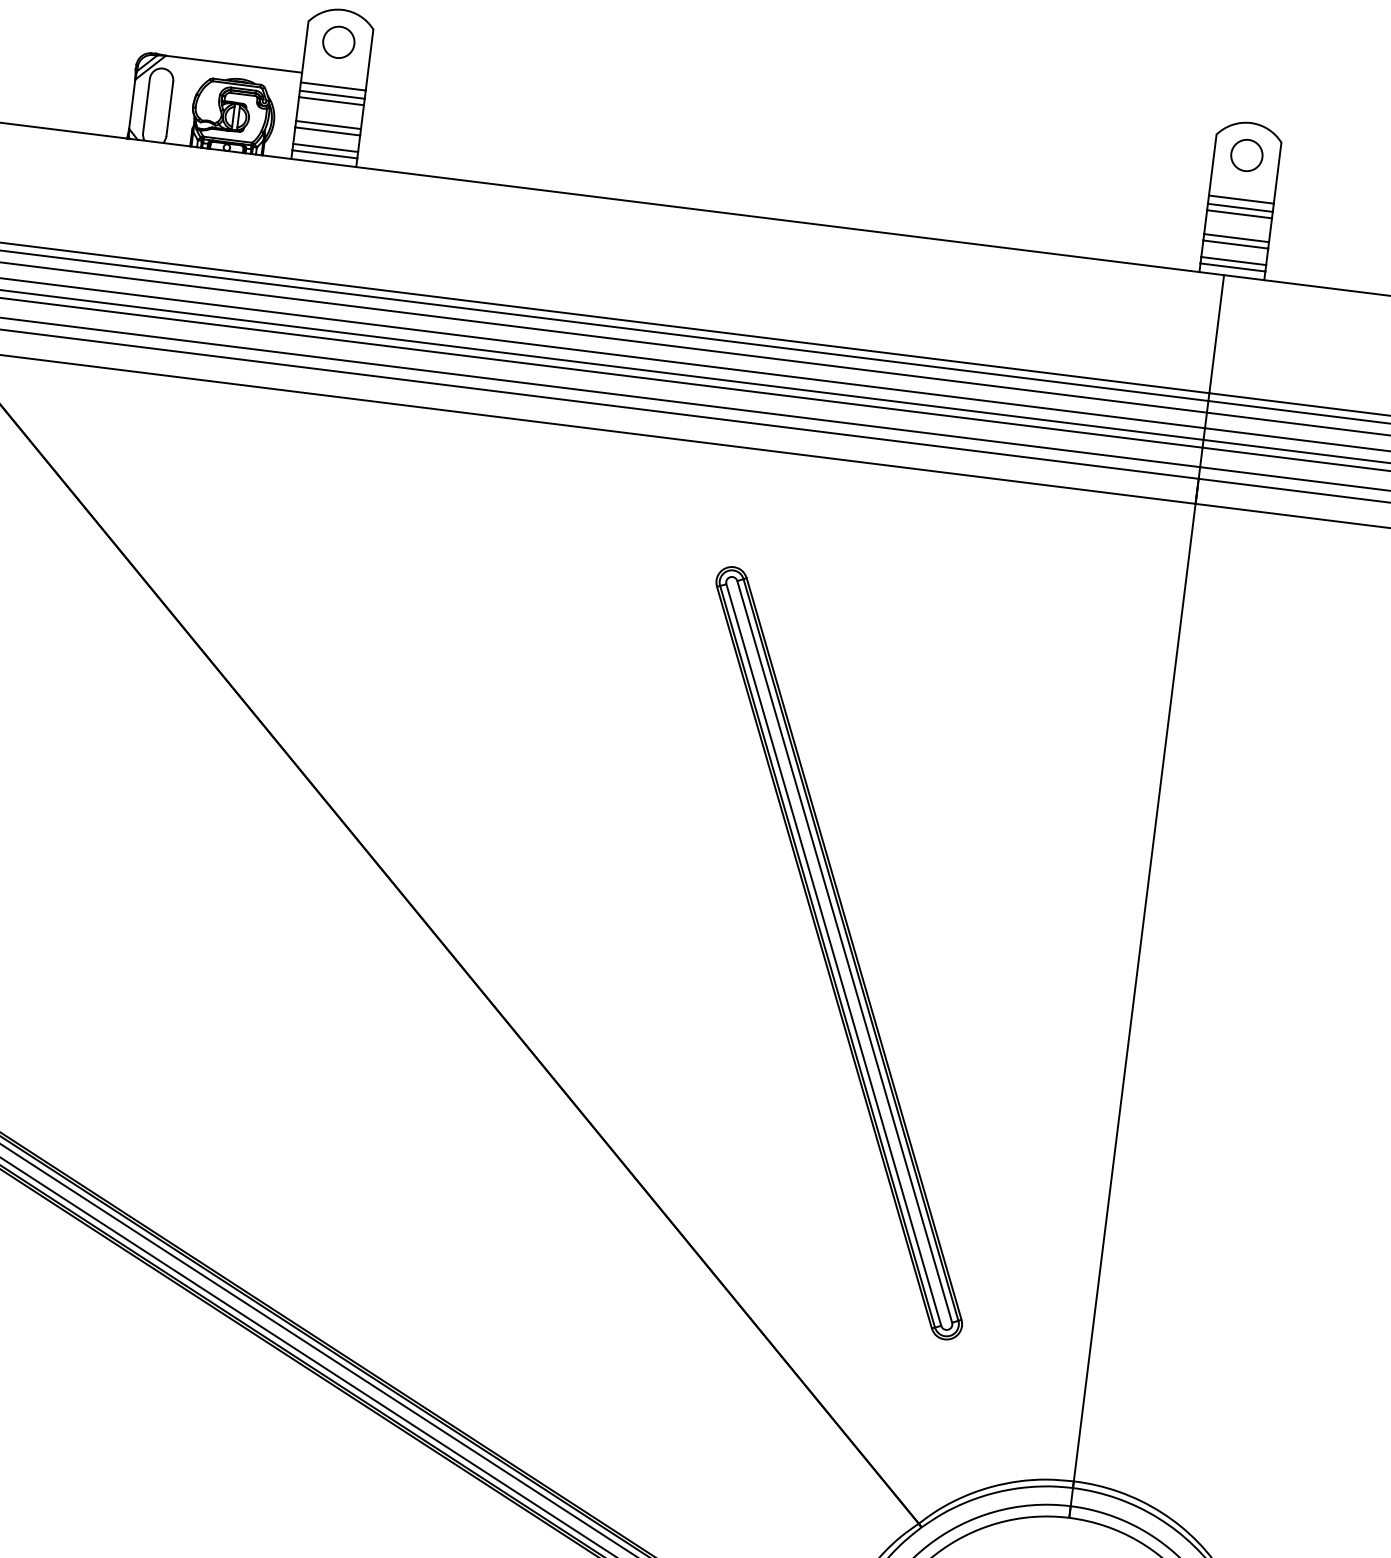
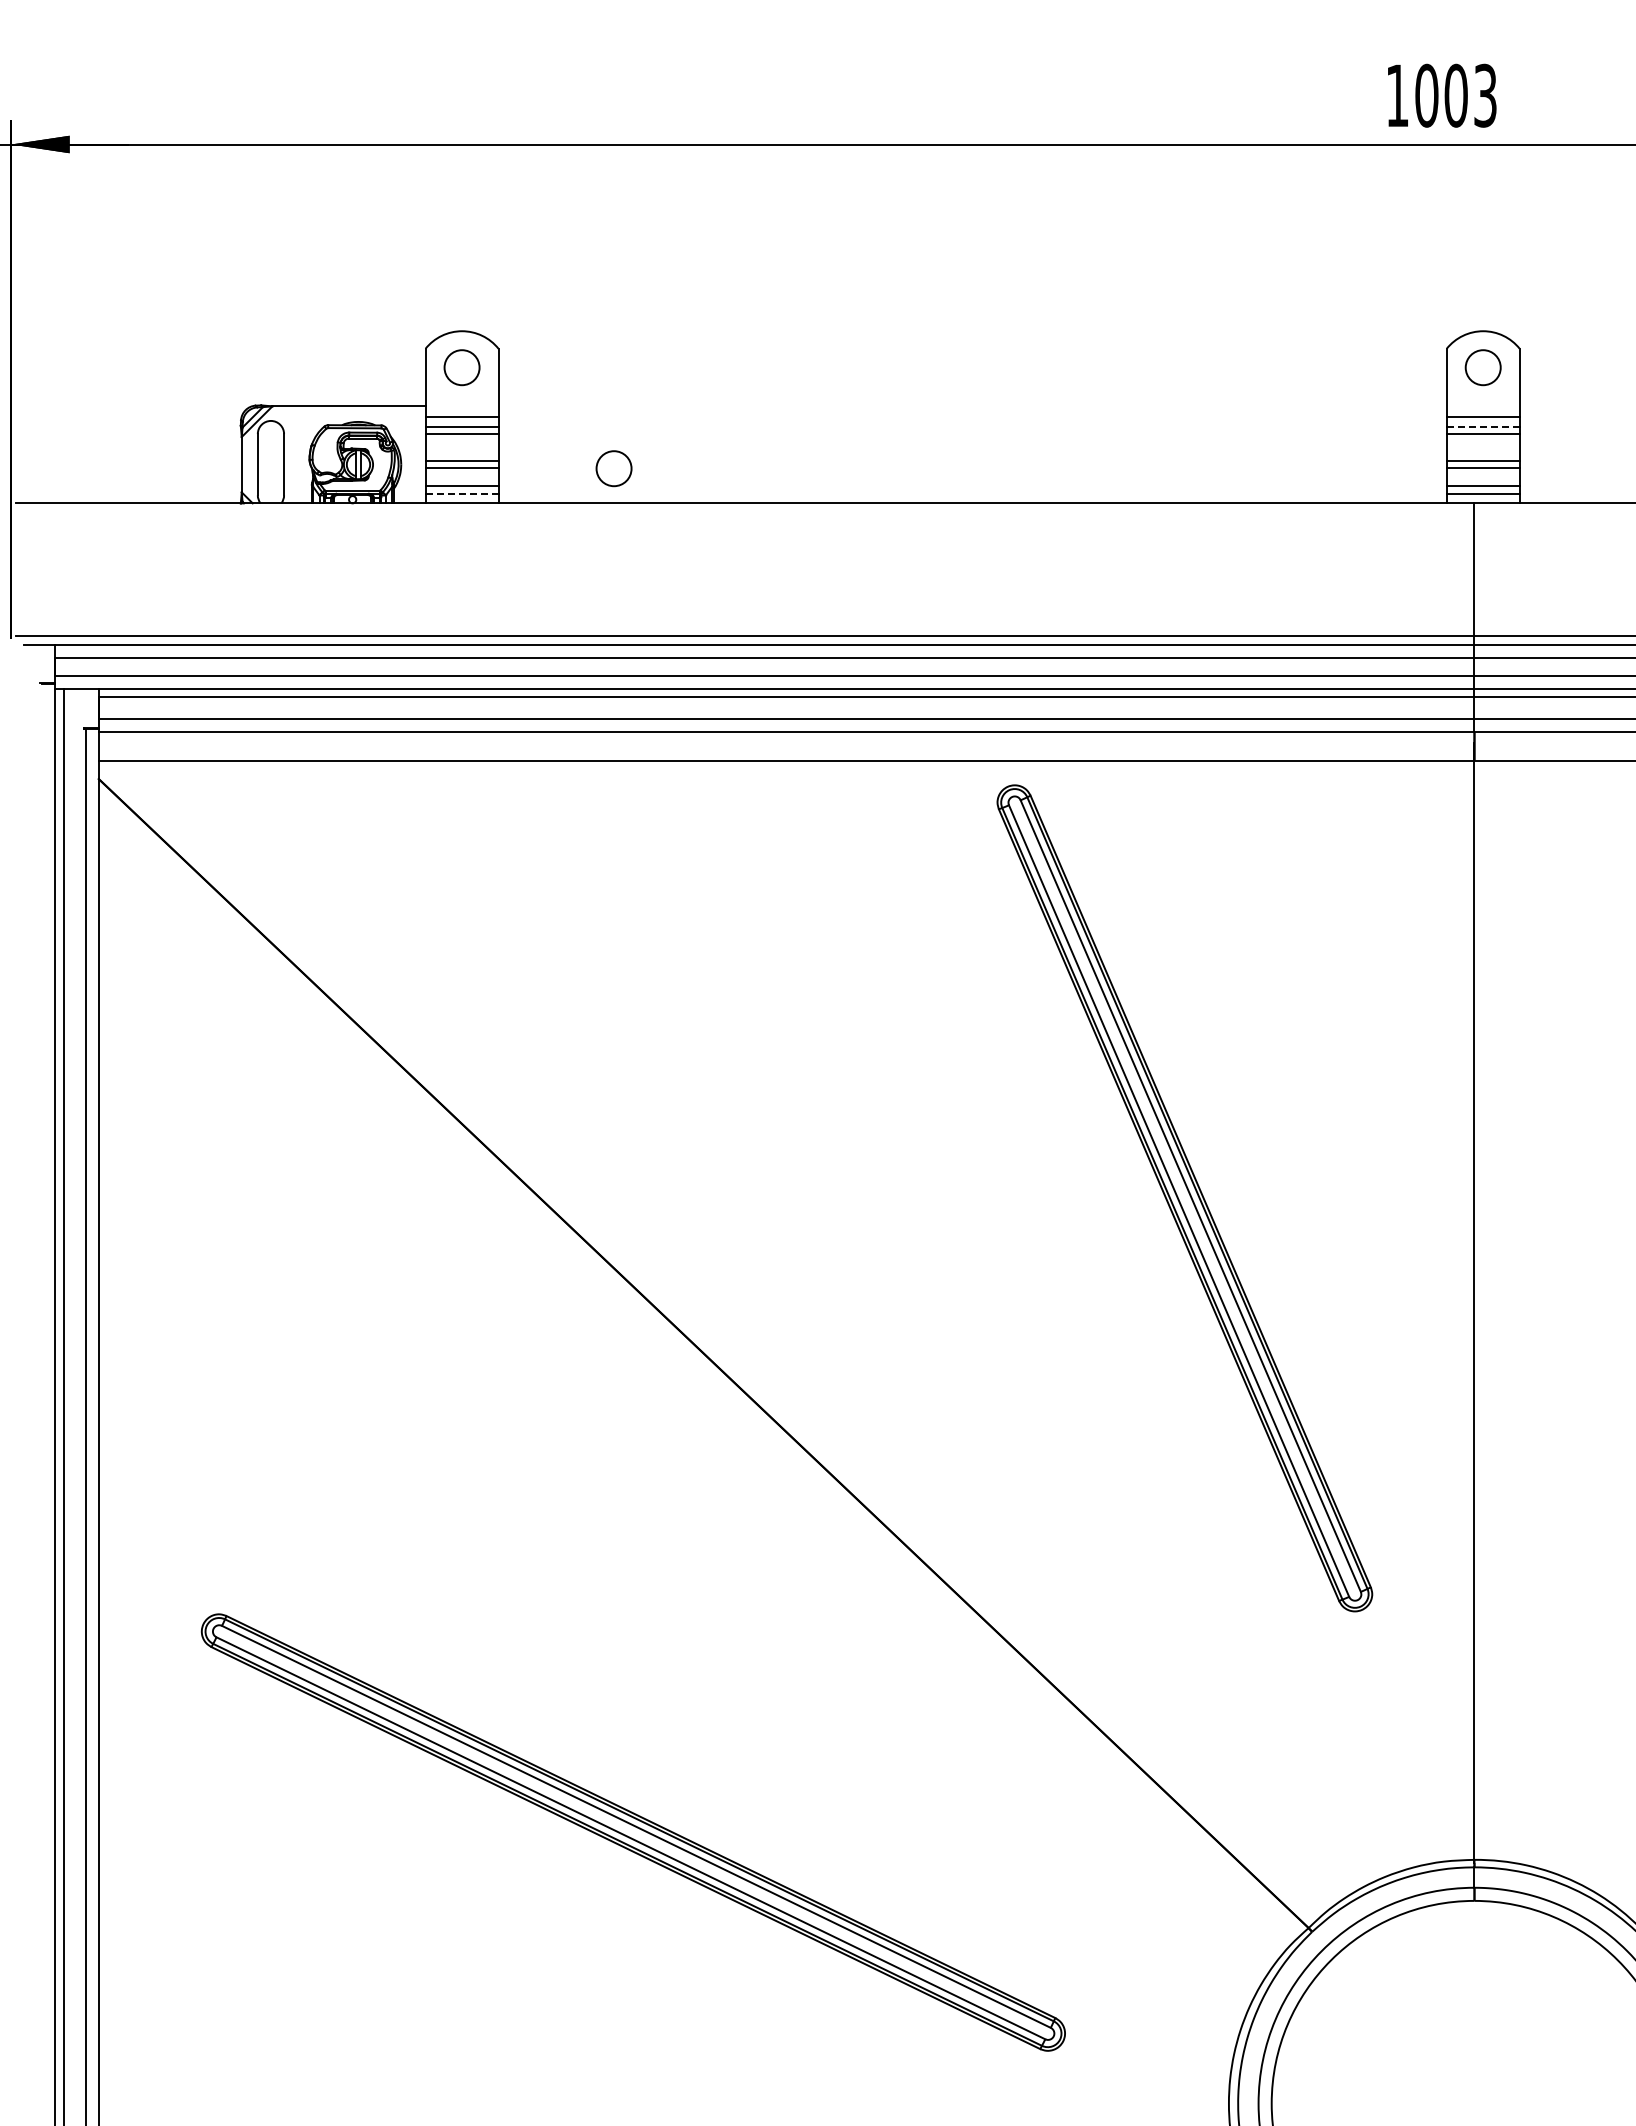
circle: (462, 148) -> (613, 468), added
line: (325, 154) -> (462, 493), solid -> dashed
line: (1239, 207) -> (1482, 426), solid -> dashed
part: (838, 953) -> (1184, 1198), moved

